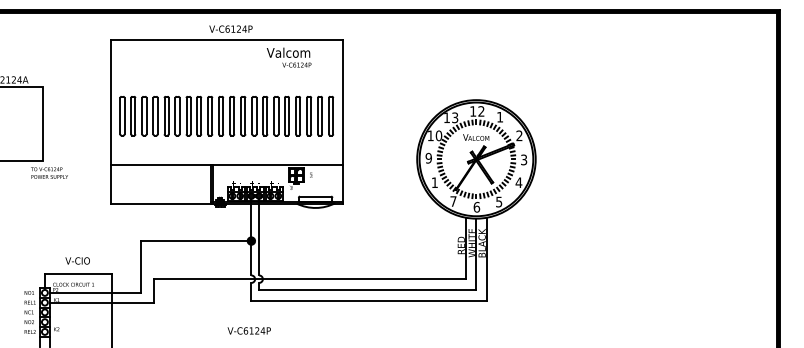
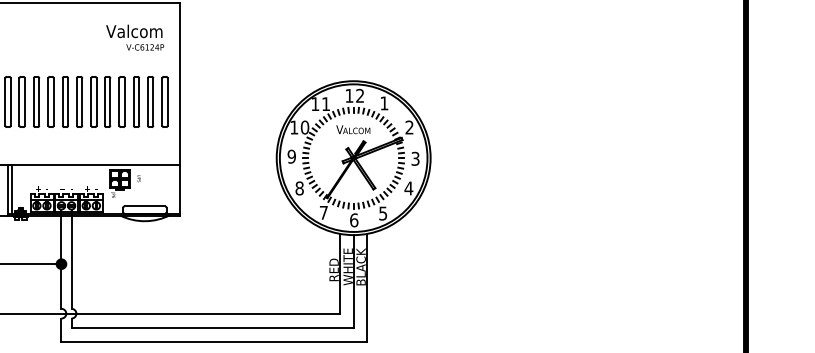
text: (288, 57) -> (134, 37), moved
text: (455, 117) -> (326, 103), 13 -> 11
text: (434, 182) -> (299, 188), 1 -> 8

